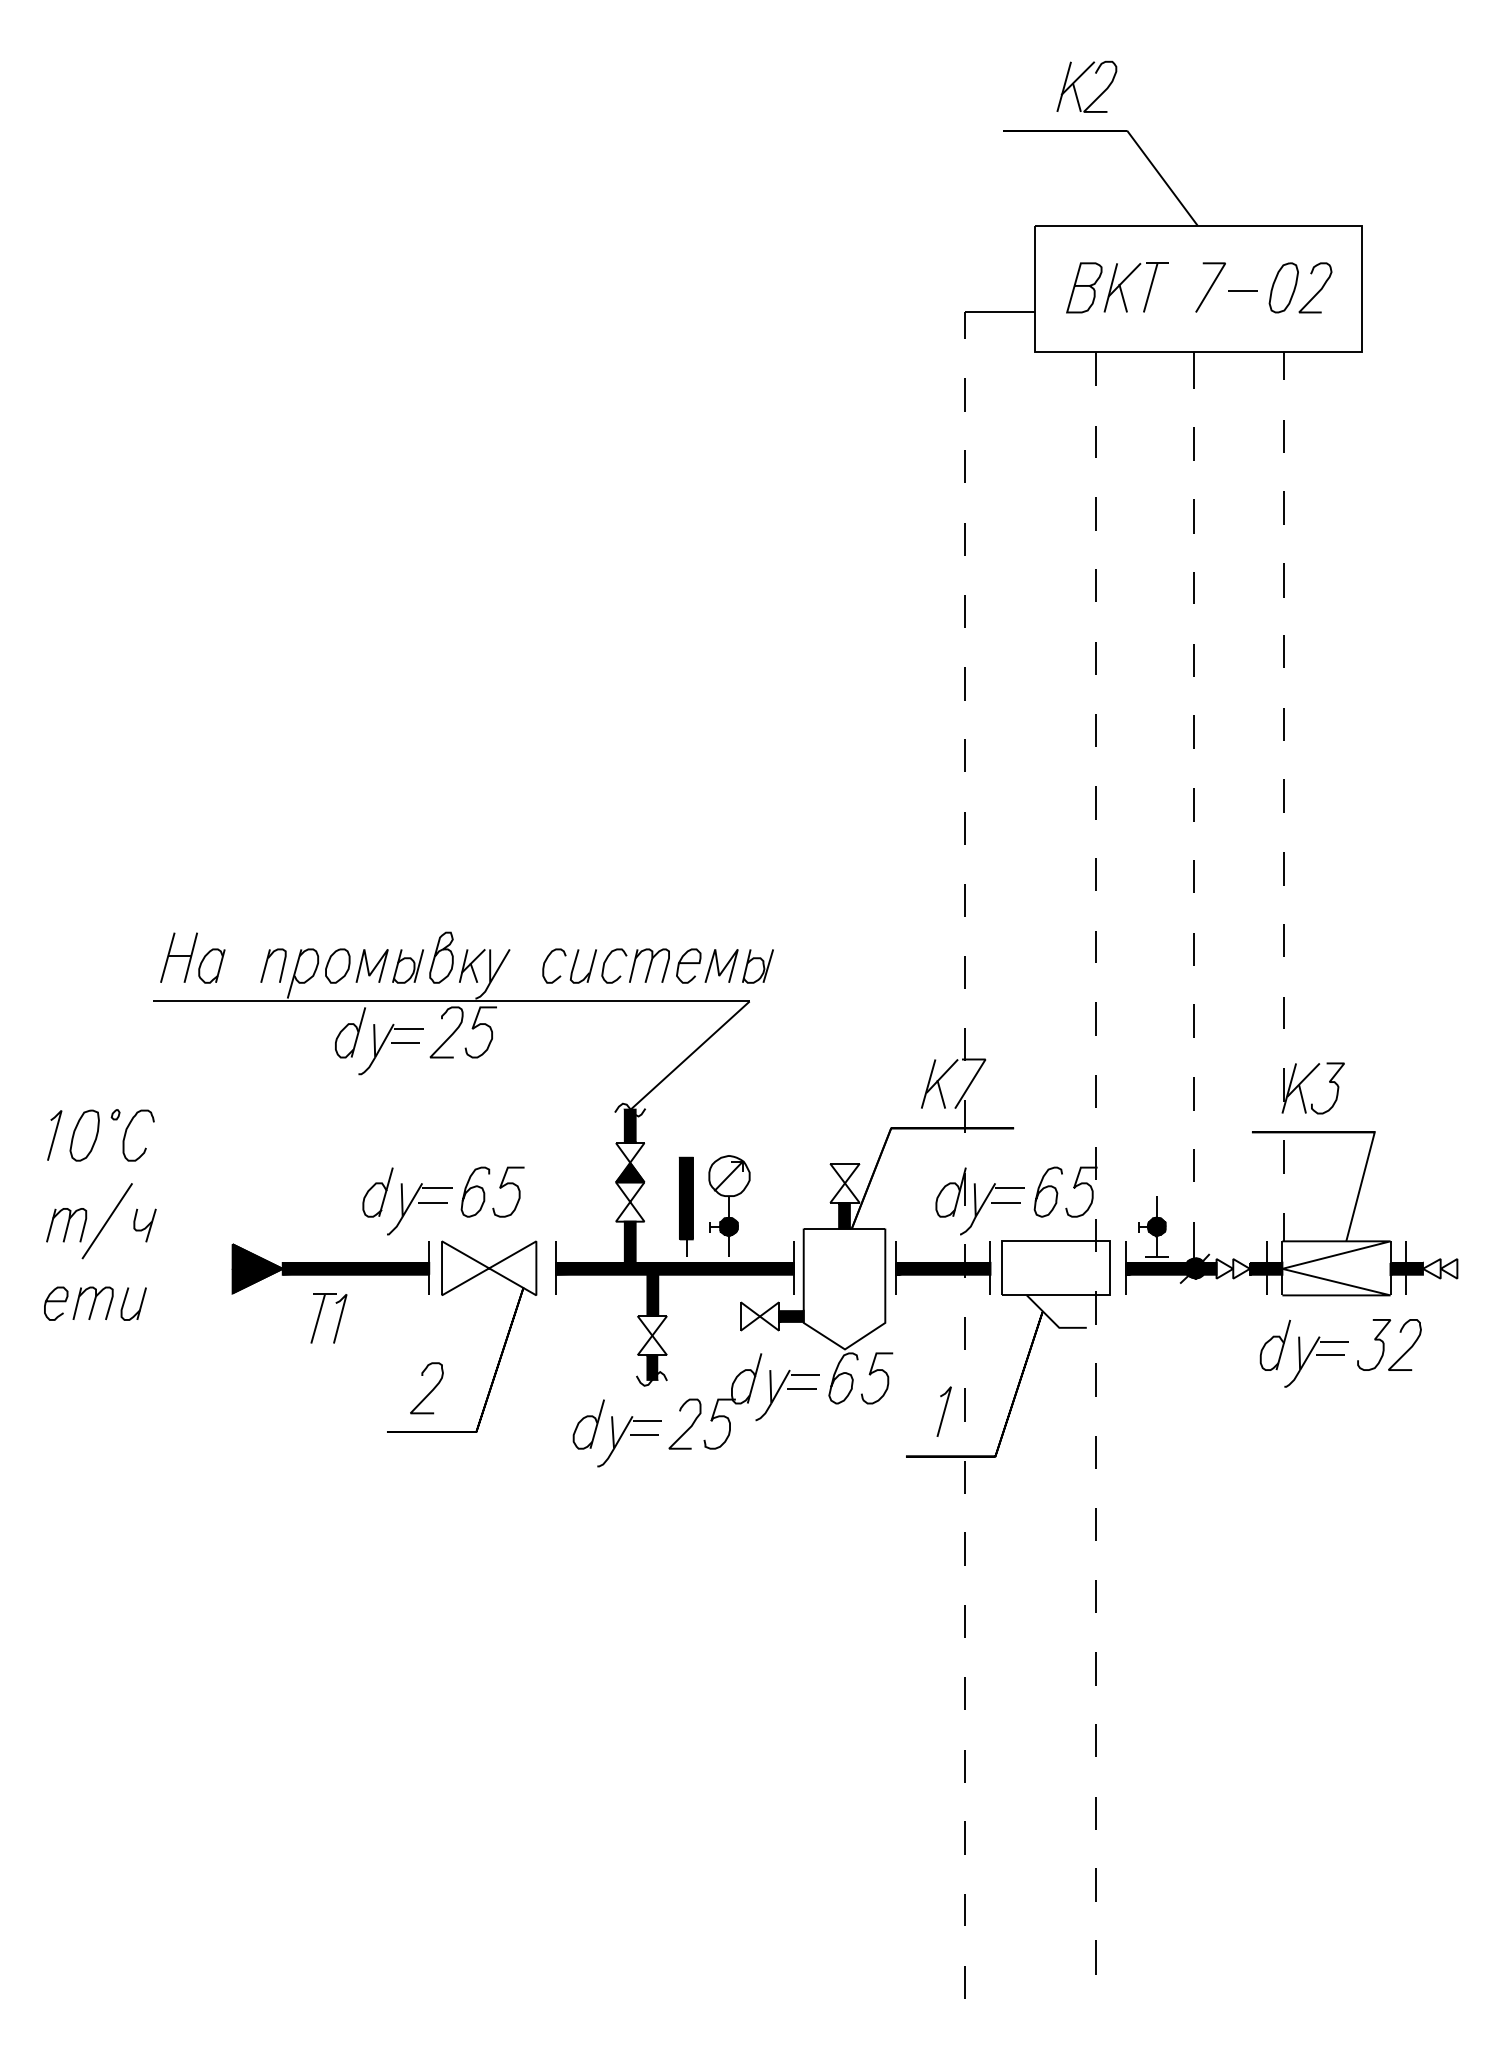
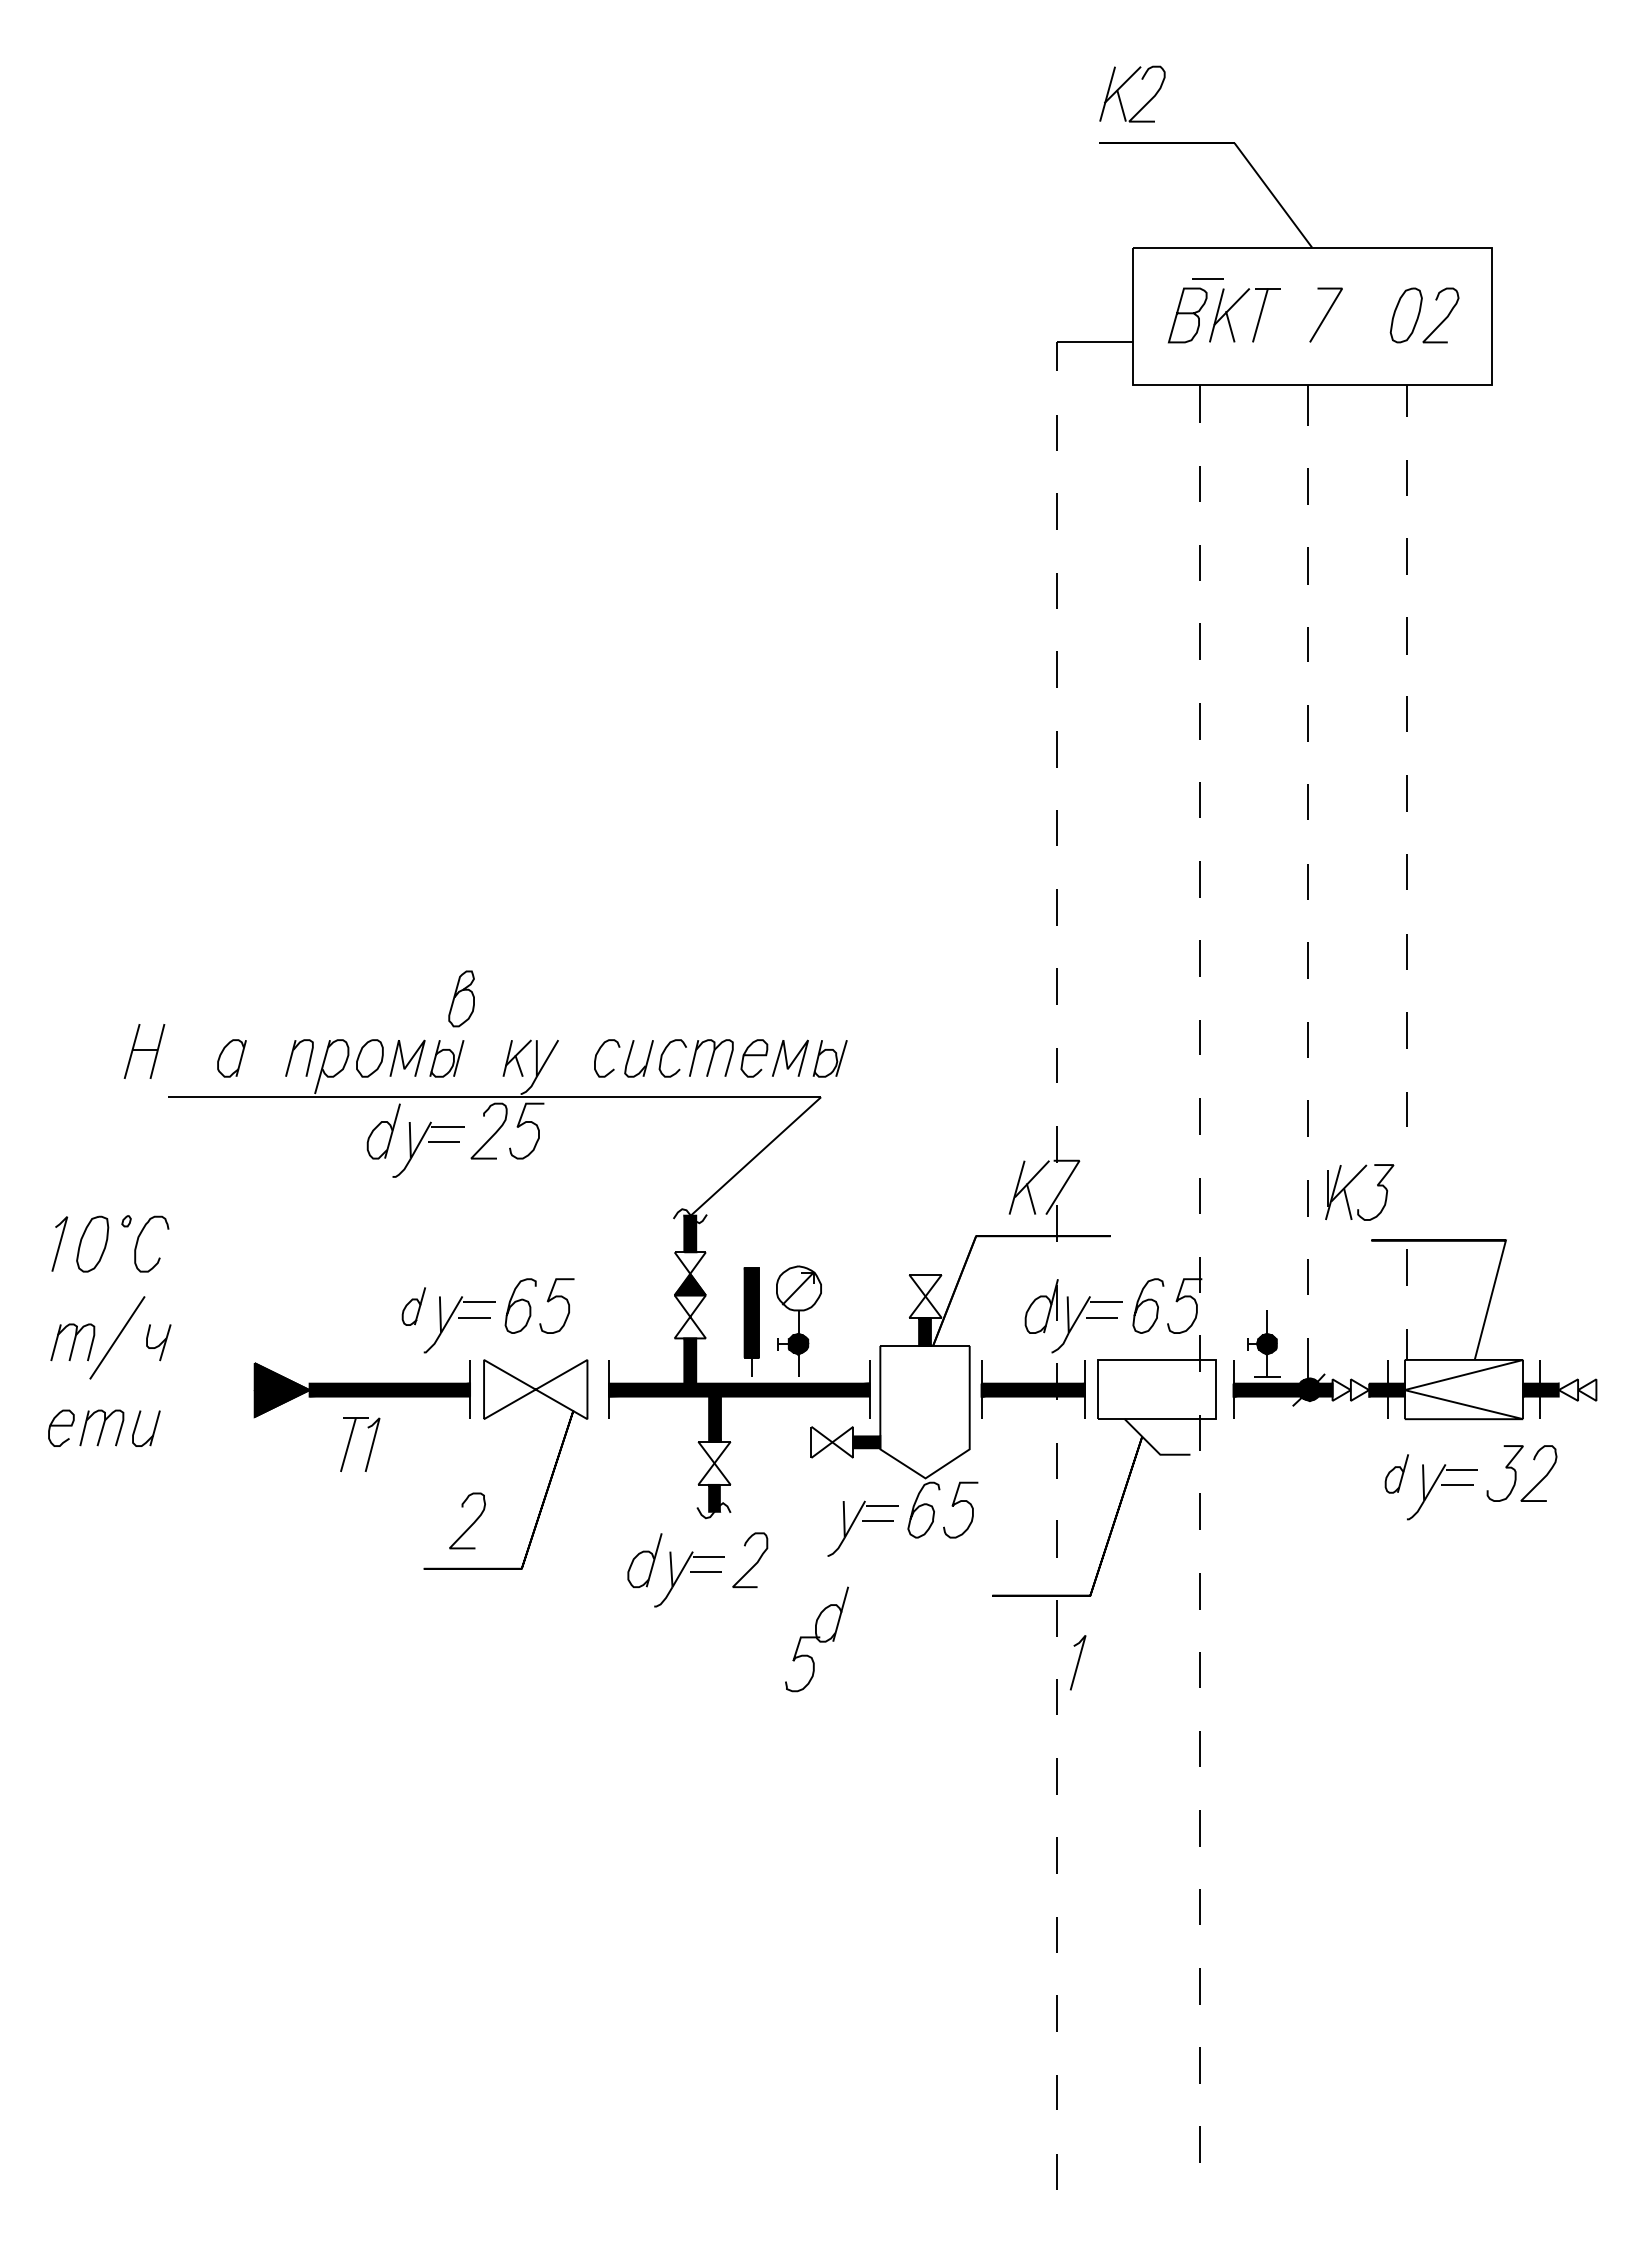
part: (1079, 78) -> (1124, 84), moved
line: (1242, 290) -> (1207, 278), moved
curve: (438, 953) -> (458, 994), moved
part: (178, 957) -> (143, 1051), moved
part: (1301, 1089) -> (1346, 1193), moved
part: (377, 1192) -> (413, 1306), size x0.7
part: (1274, 1344) -> (1396, 1472), size x0.7
part: (732, 1401) -> (816, 1639), moved
line: (943, 1411) -> (1077, 1662), moved

